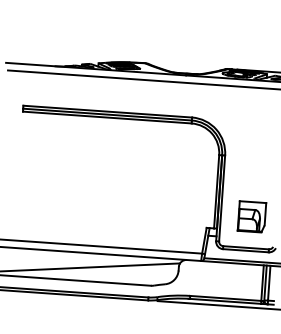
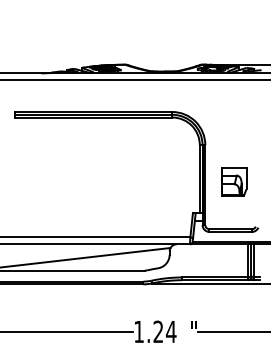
part: (252, 216) -> (234, 181), moved

